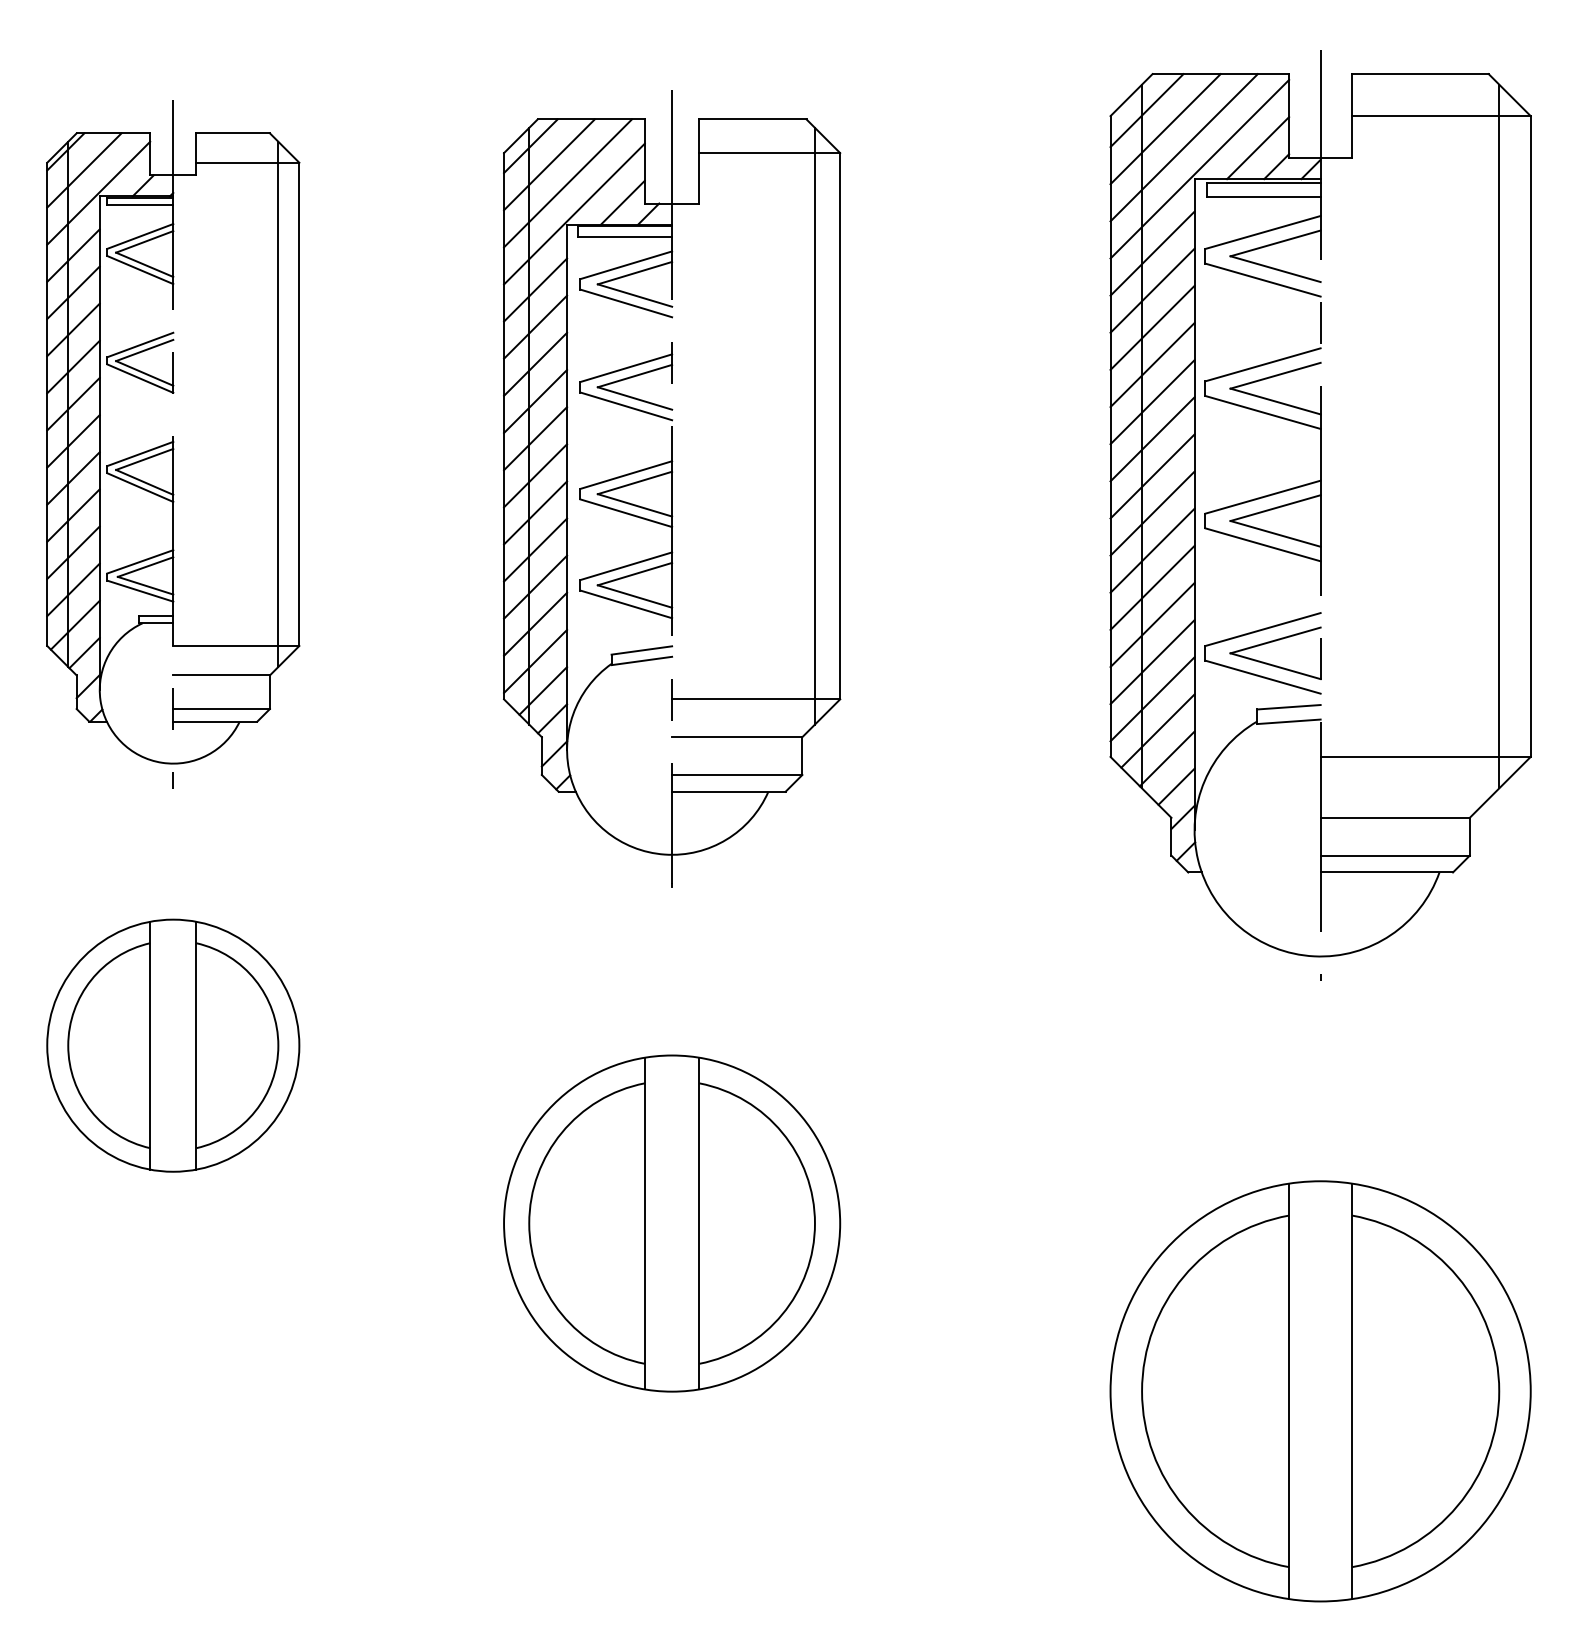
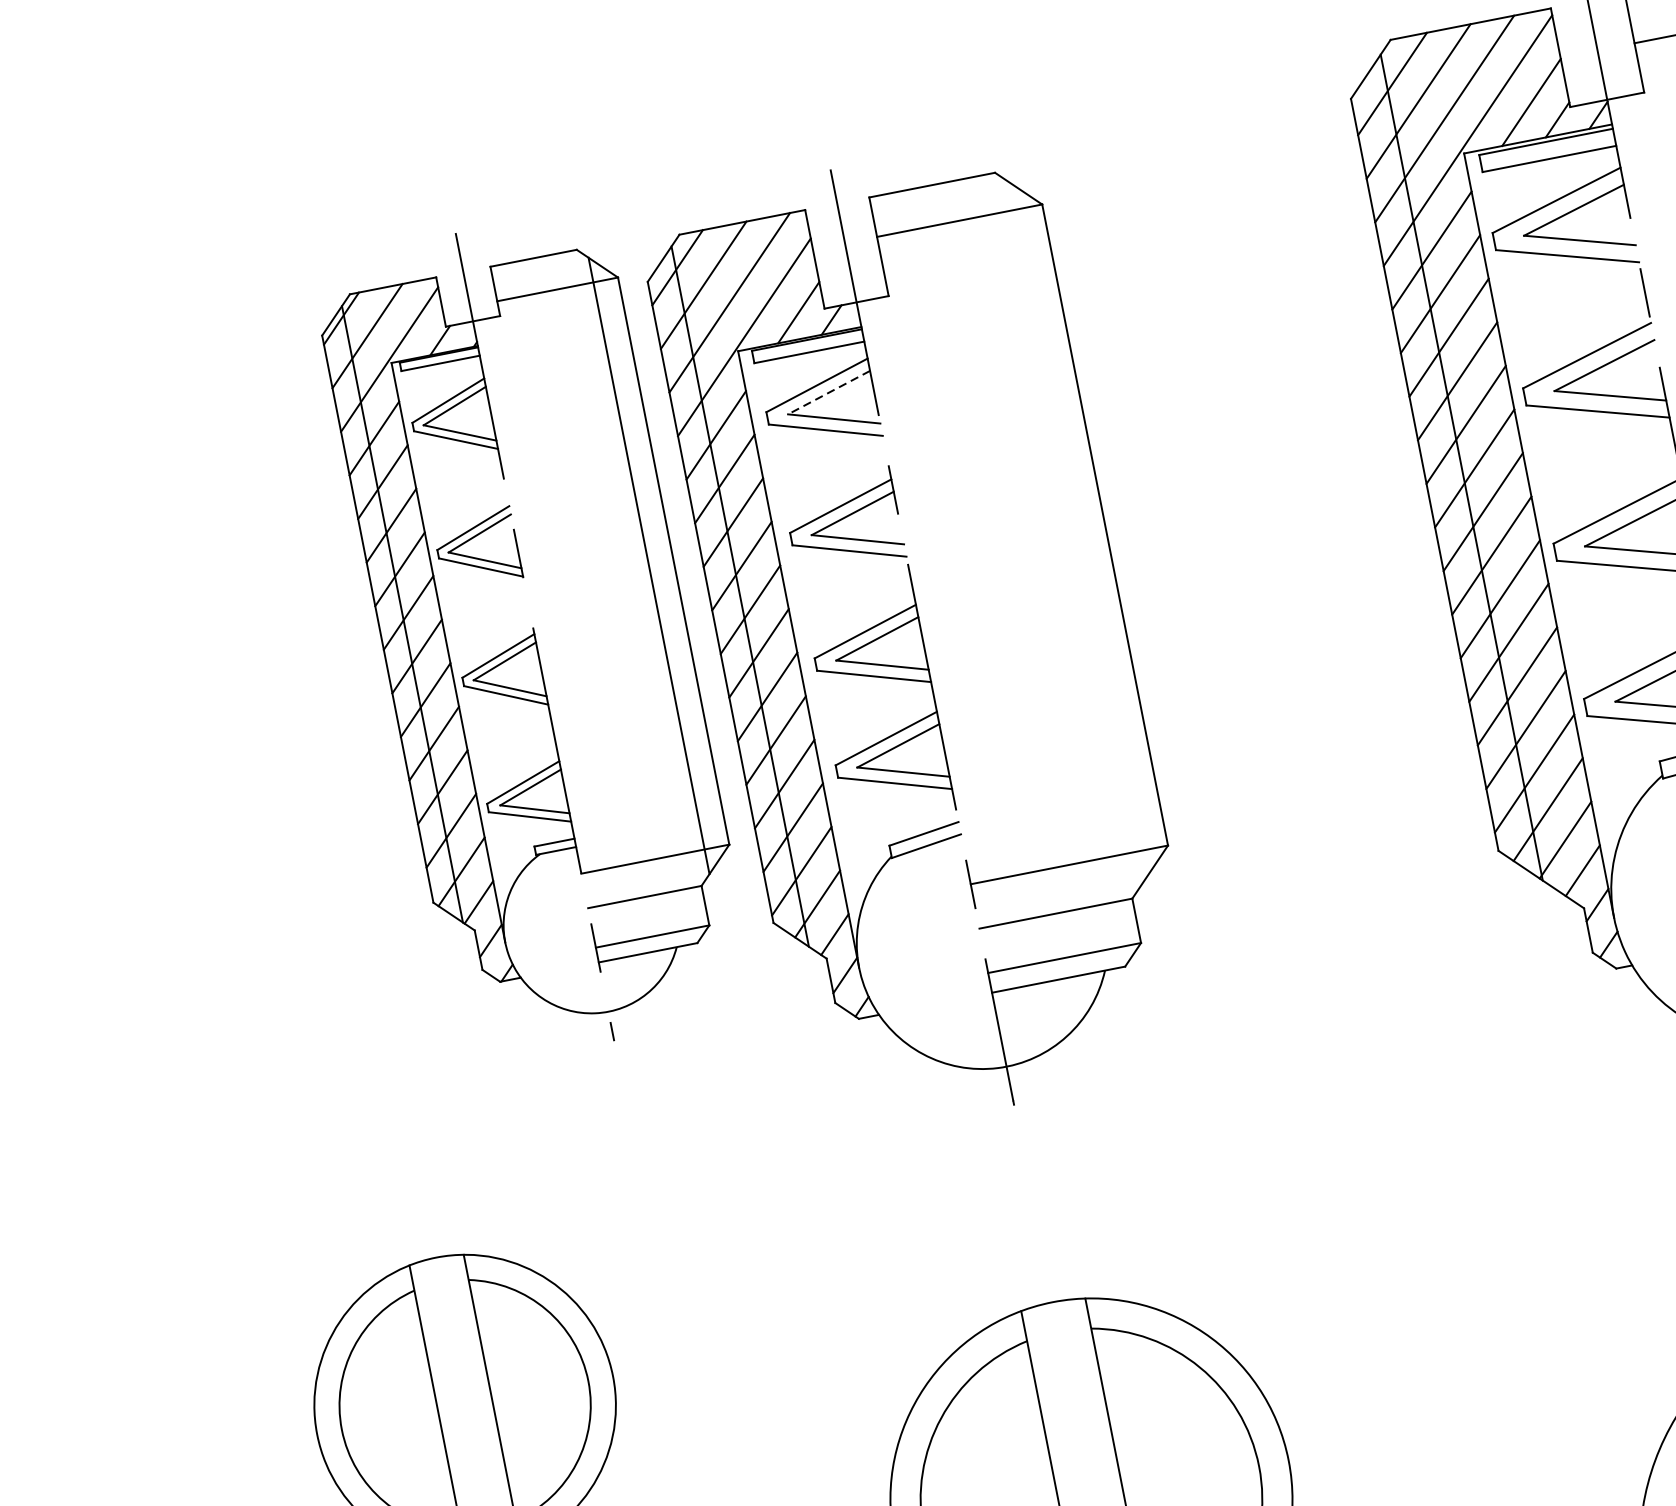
line: (634, 273) -> (828, 393), solid -> dashed
line: (814, 425) -> (1074, 530), removed
part: (173, 444) -> (535, 637), moved

